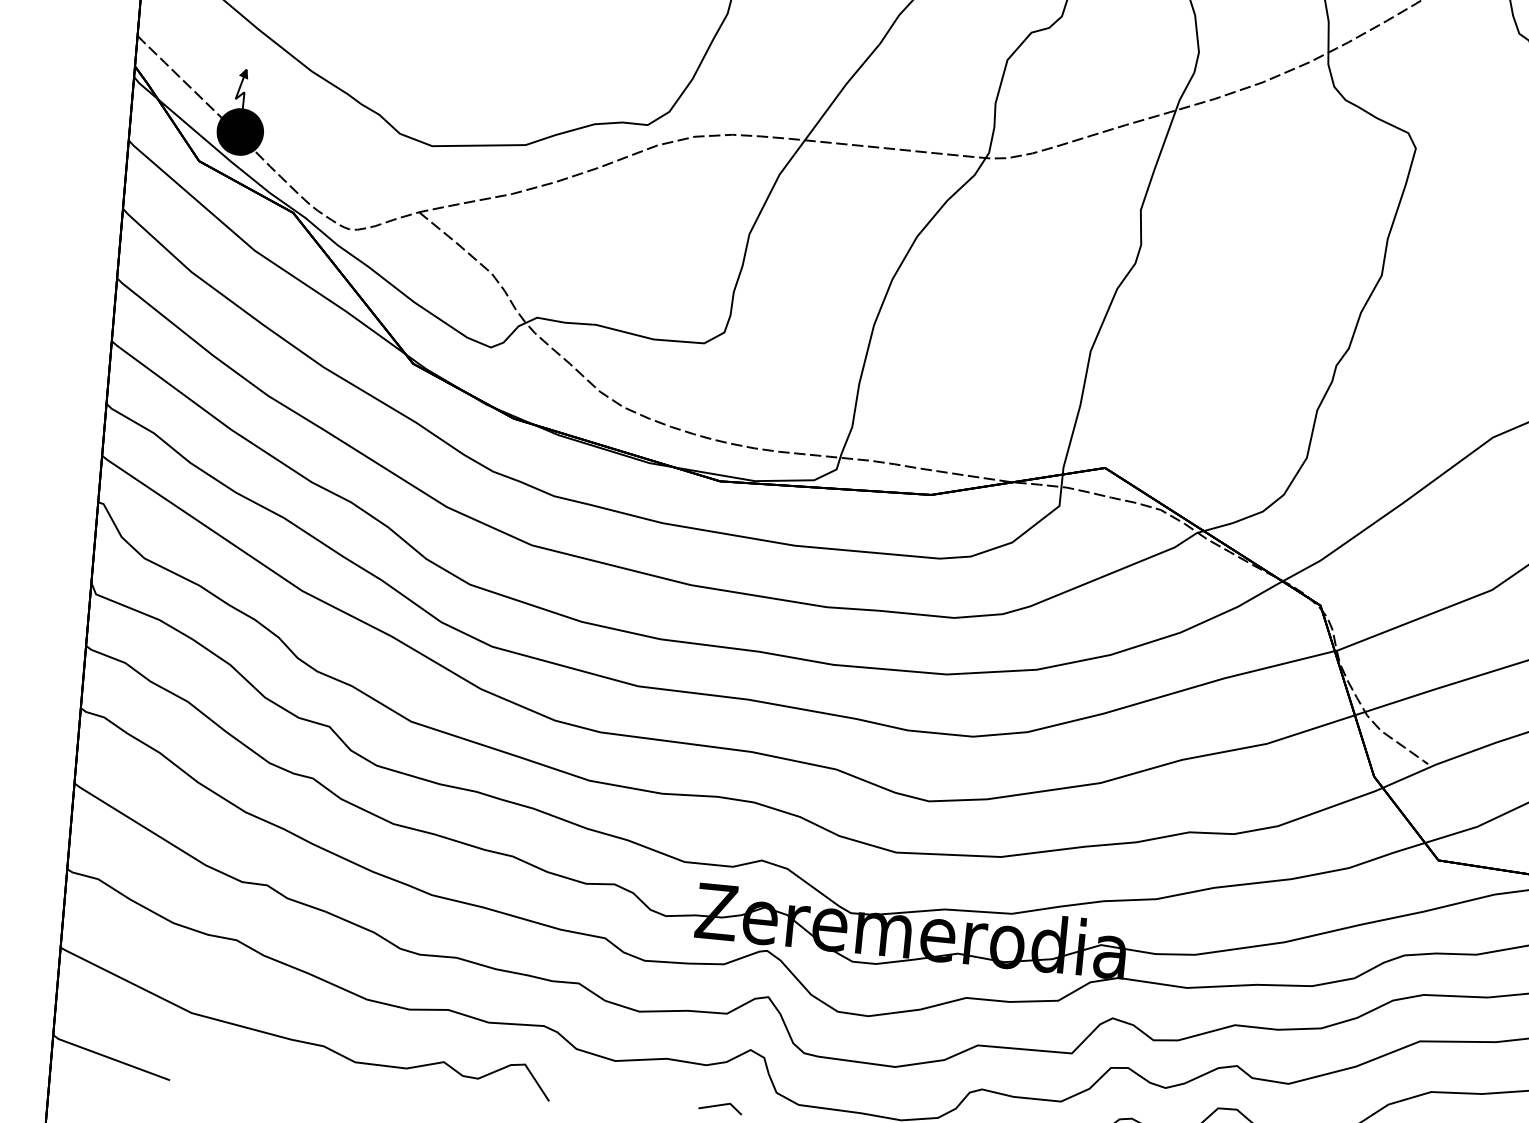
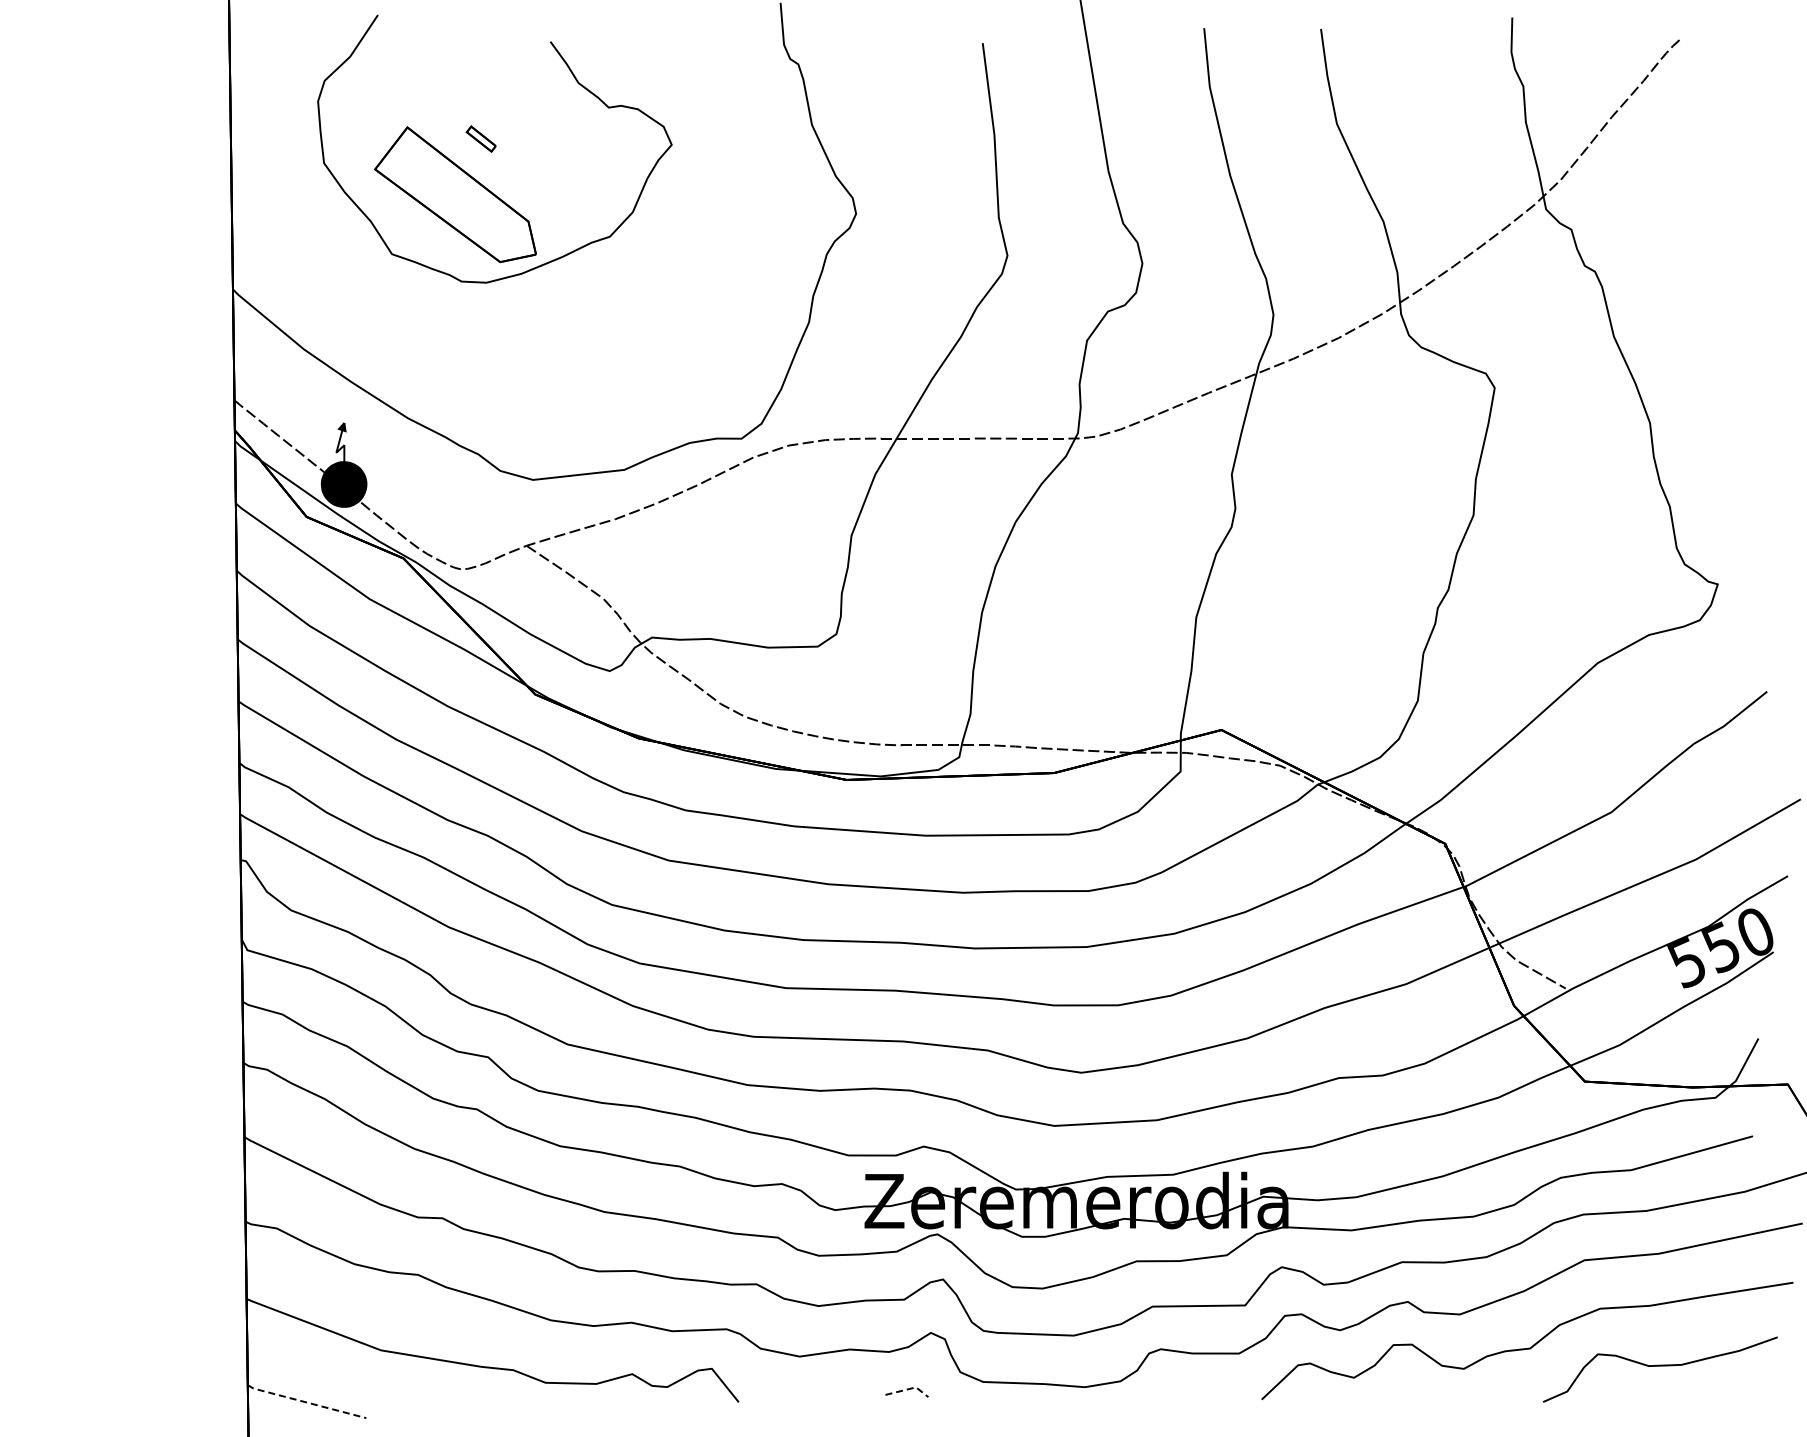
line: (111, 1058) -> (306, 1402), solid -> dashed
line: (723, 1105) -> (909, 1389), solid -> dashed

